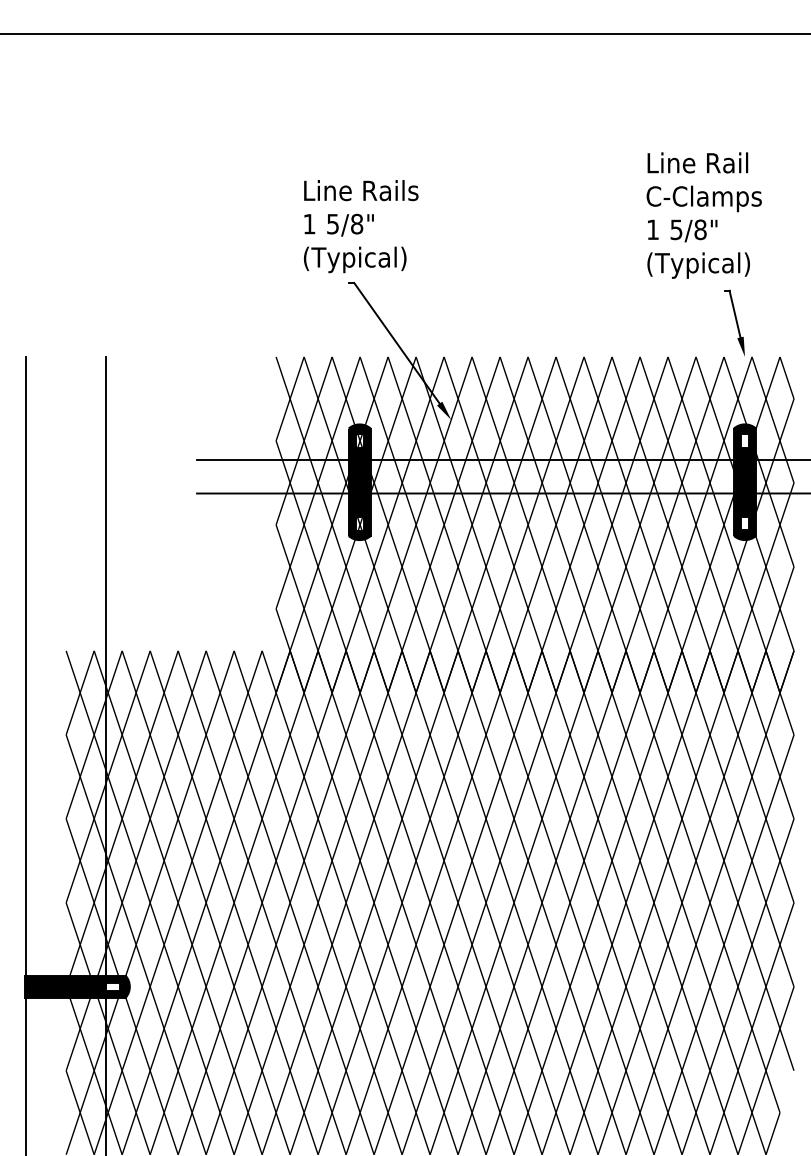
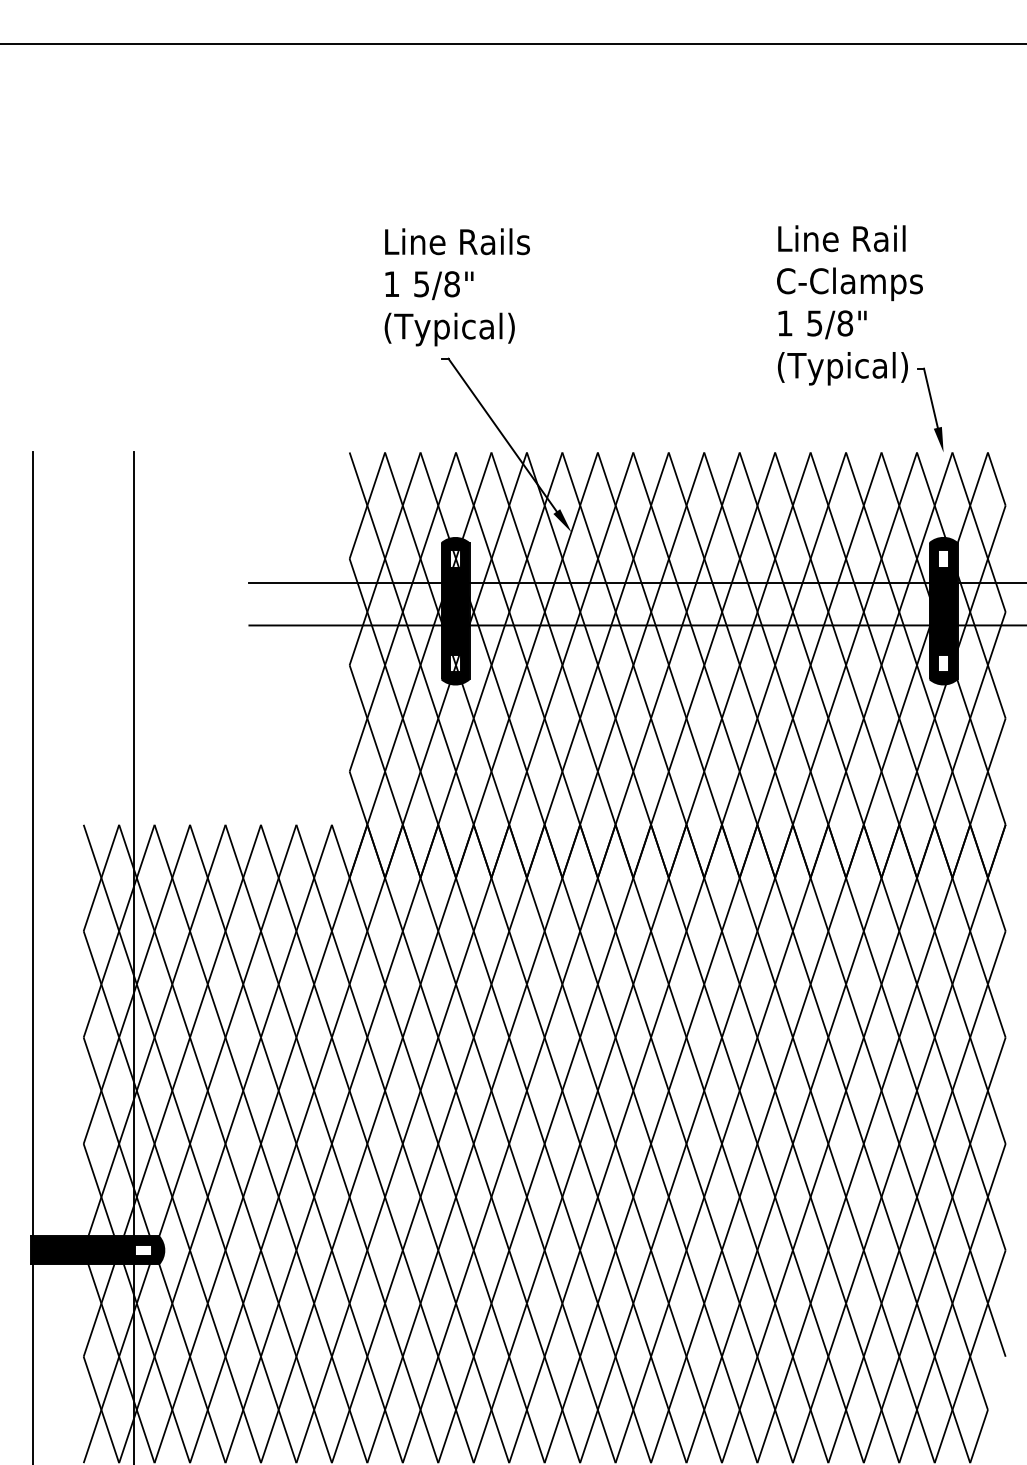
text: (703, 215) -> (849, 305), moved

